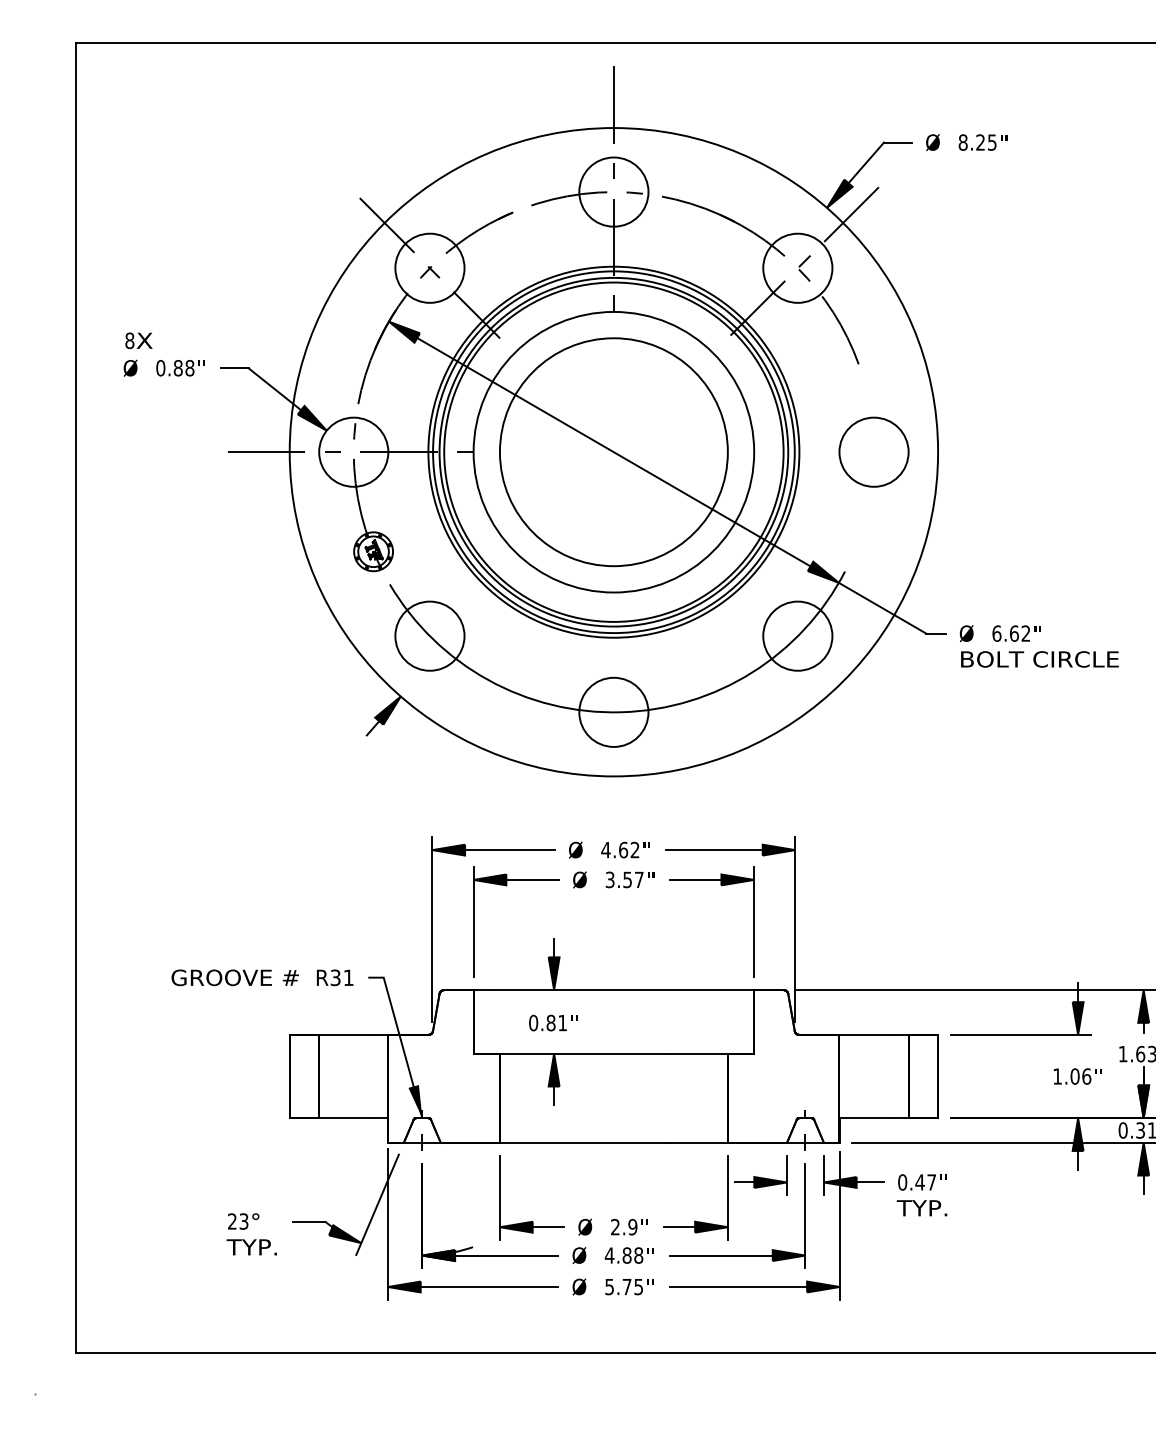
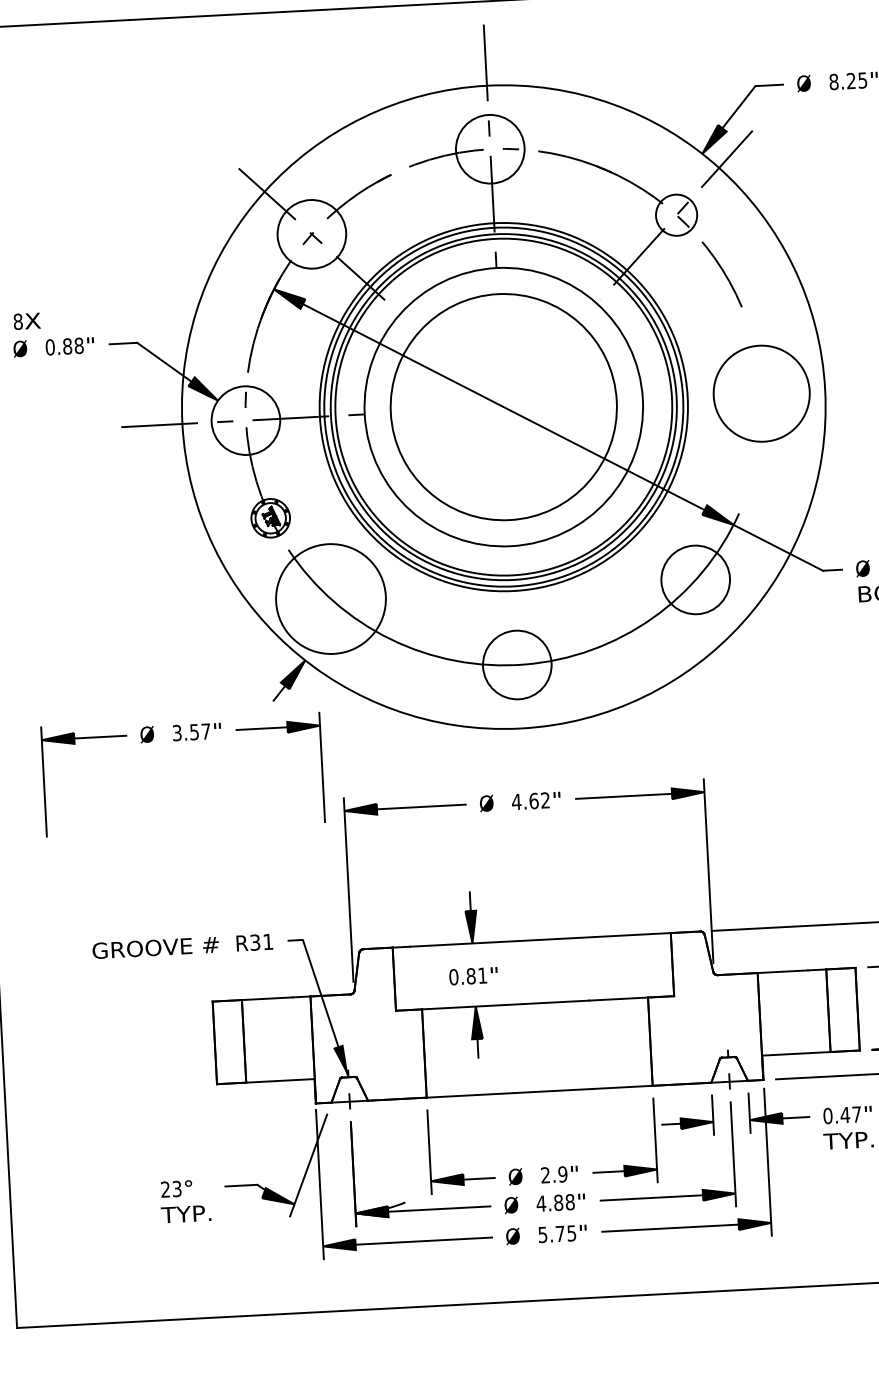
circle: (797, 267) -> (676, 214), size x0.6
circle: (873, 451) -> (761, 392), size x1.4
circle: (429, 635) -> (330, 598), size x1.6
part: (610, 888) -> (177, 741), moved

